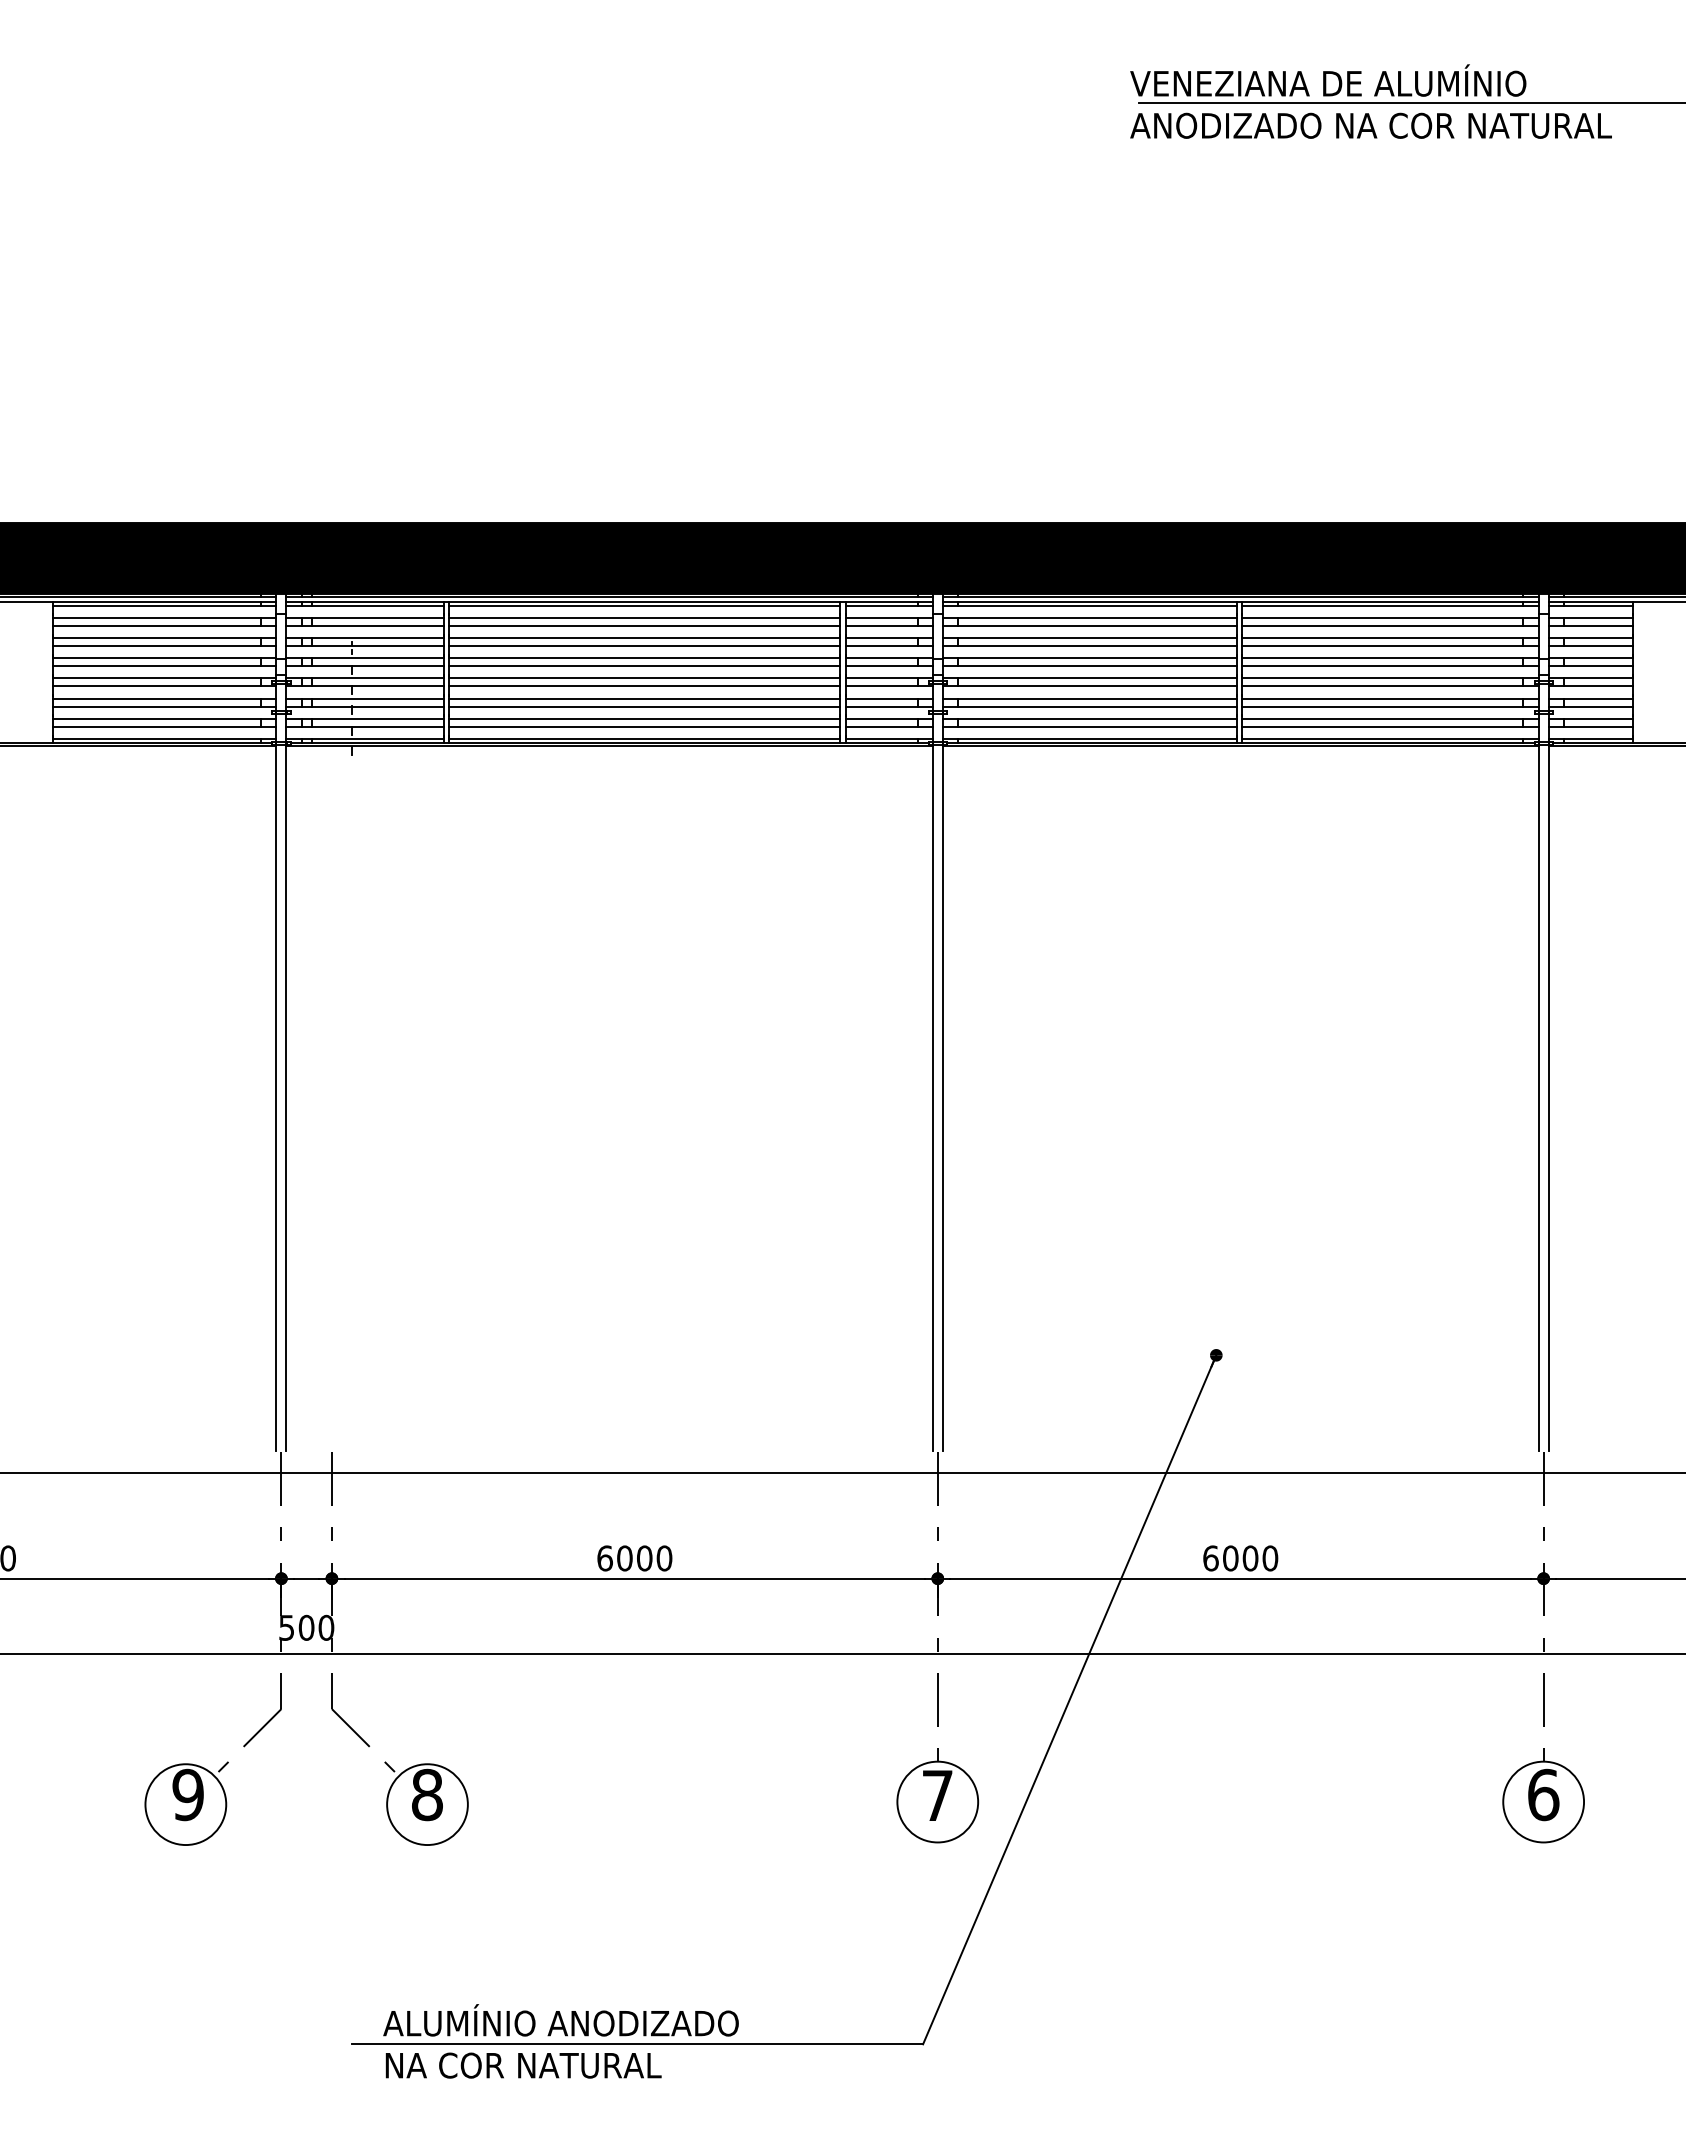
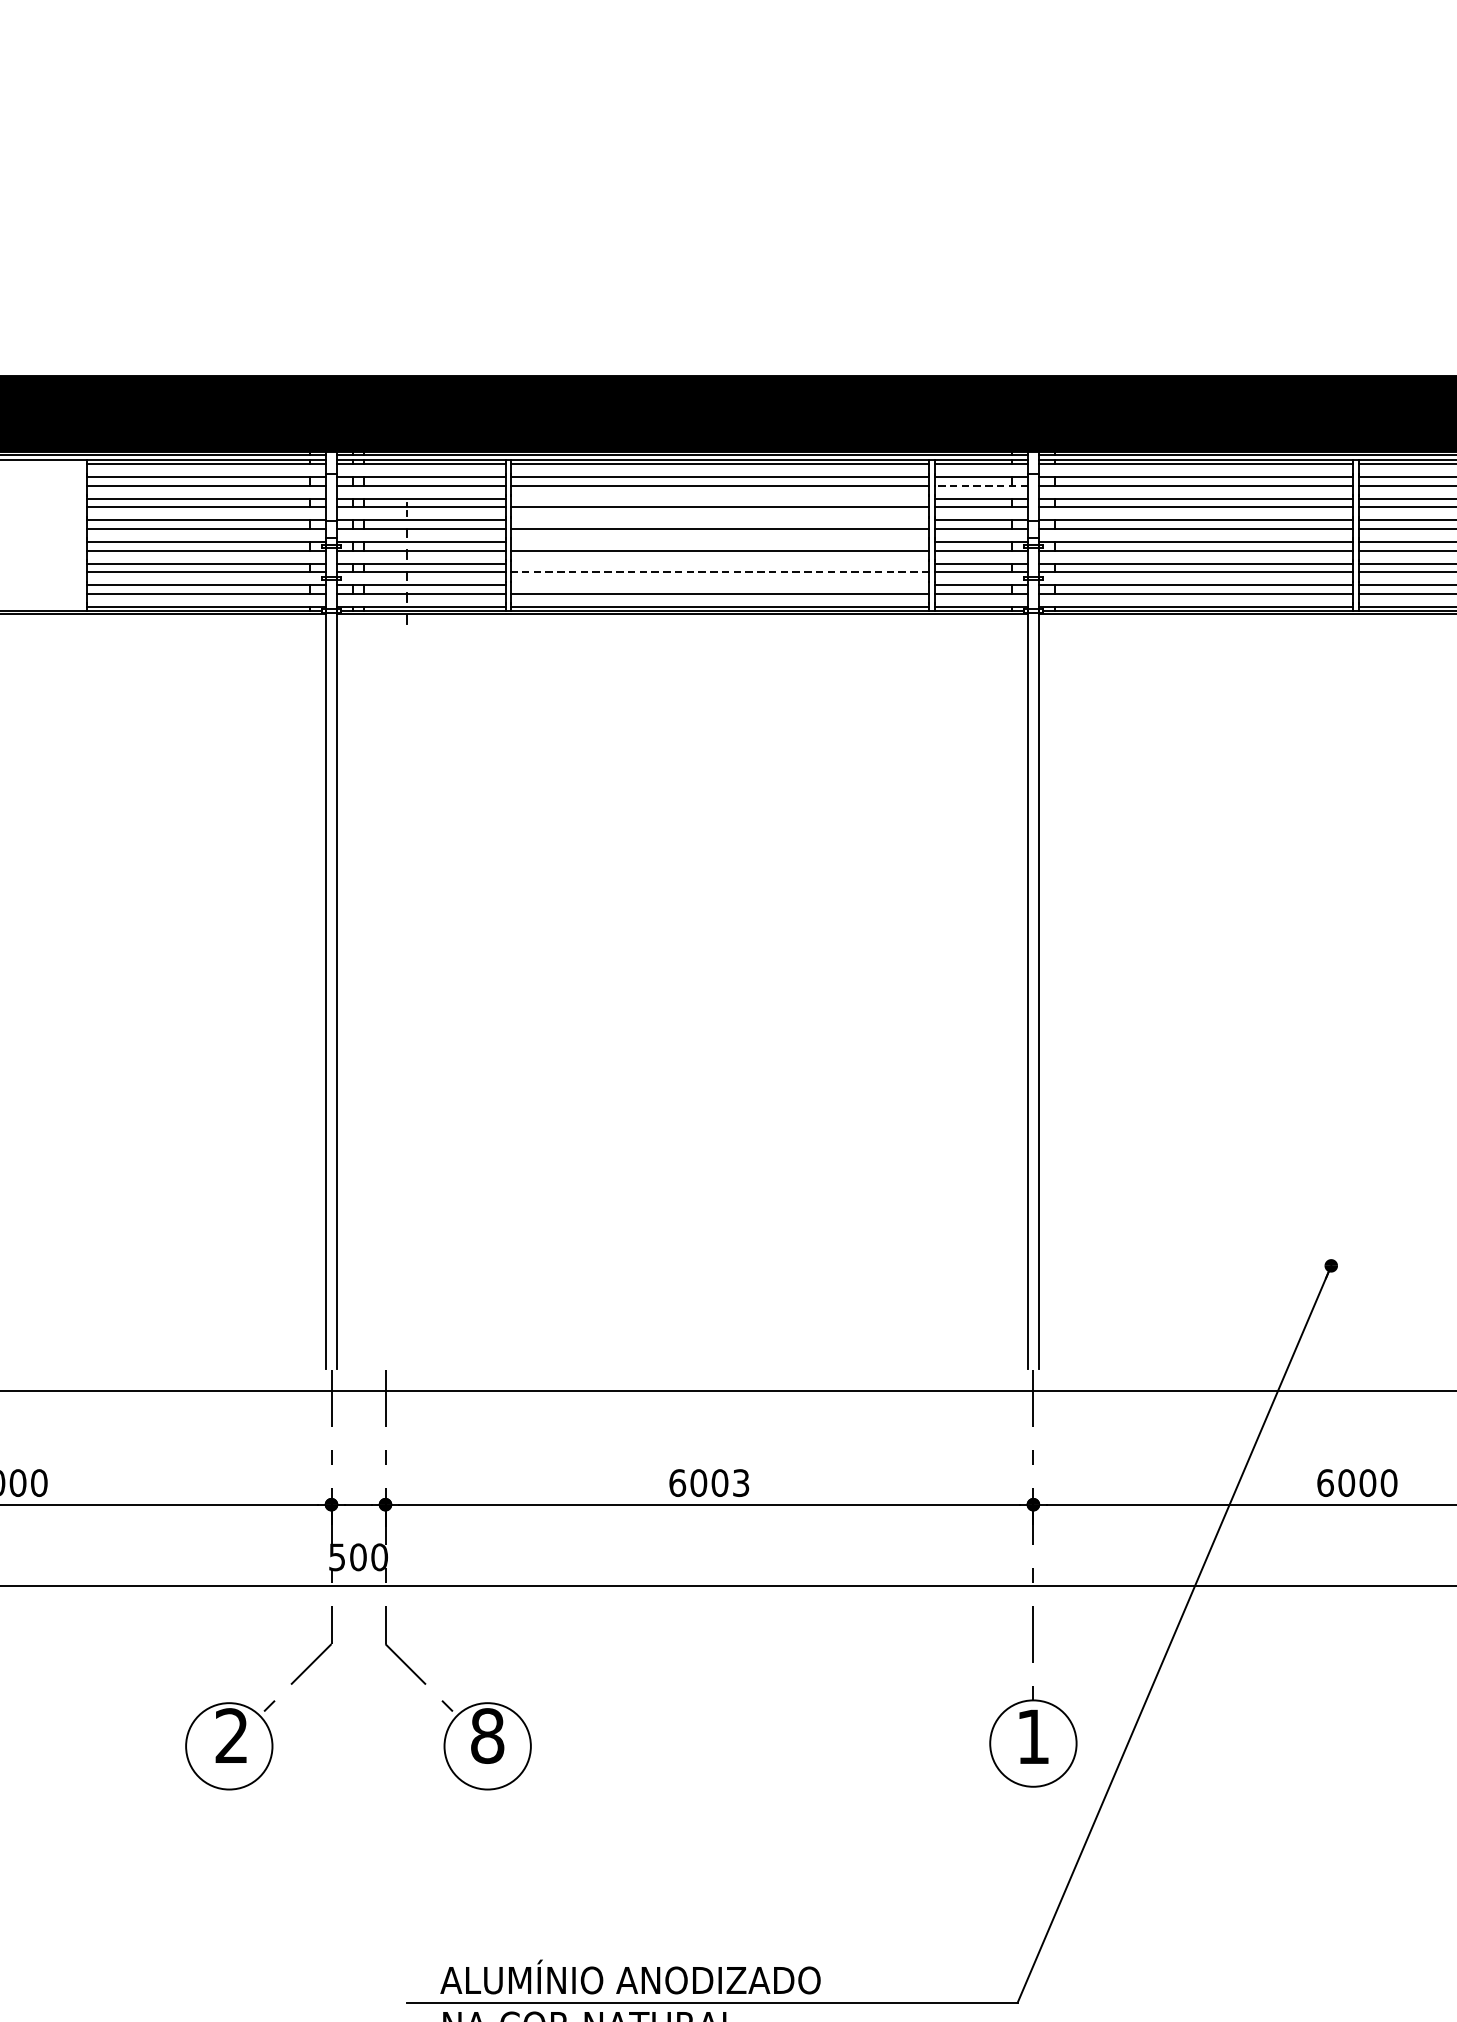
line: (889, 625) -> (981, 485), solid -> dashed
line: (644, 638) -> (719, 499), removed
line: (644, 658) -> (719, 520), removed
line: (644, 678) -> (719, 542), removed
line: (644, 698) -> (719, 563), removed
line: (644, 706) -> (719, 572), solid -> dashed
line: (644, 718) -> (719, 584), removed
text: (664, 1558) -> (741, 1483), 6000 -> 6003
text: (187, 1795) -> (231, 1736), 9 -> 2
text: (937, 1795) -> (1033, 1736), 7 -> 1

